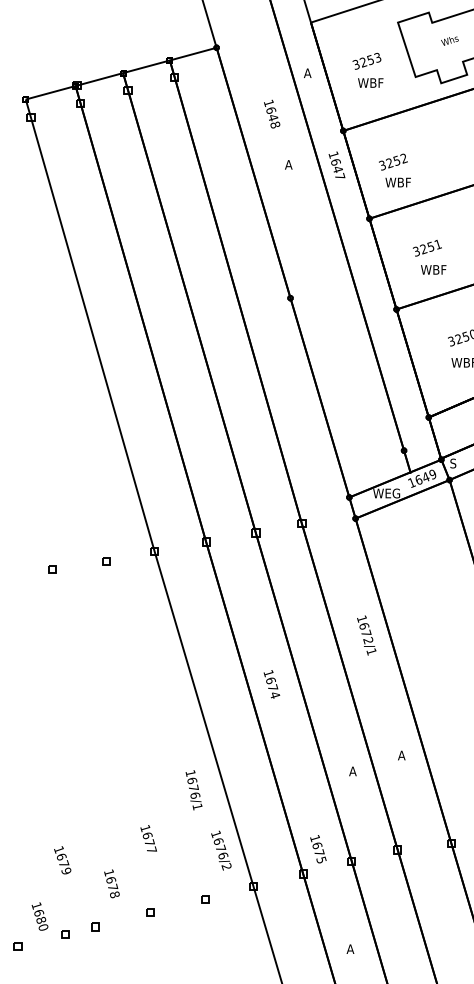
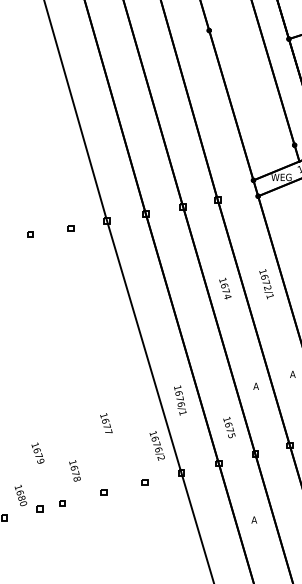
text: (271, 684) -> (225, 288), moved
text: (193, 790) -> (179, 400), moved
text: (148, 838) -> (106, 423), moved
text: (318, 849) -> (229, 427), moved

